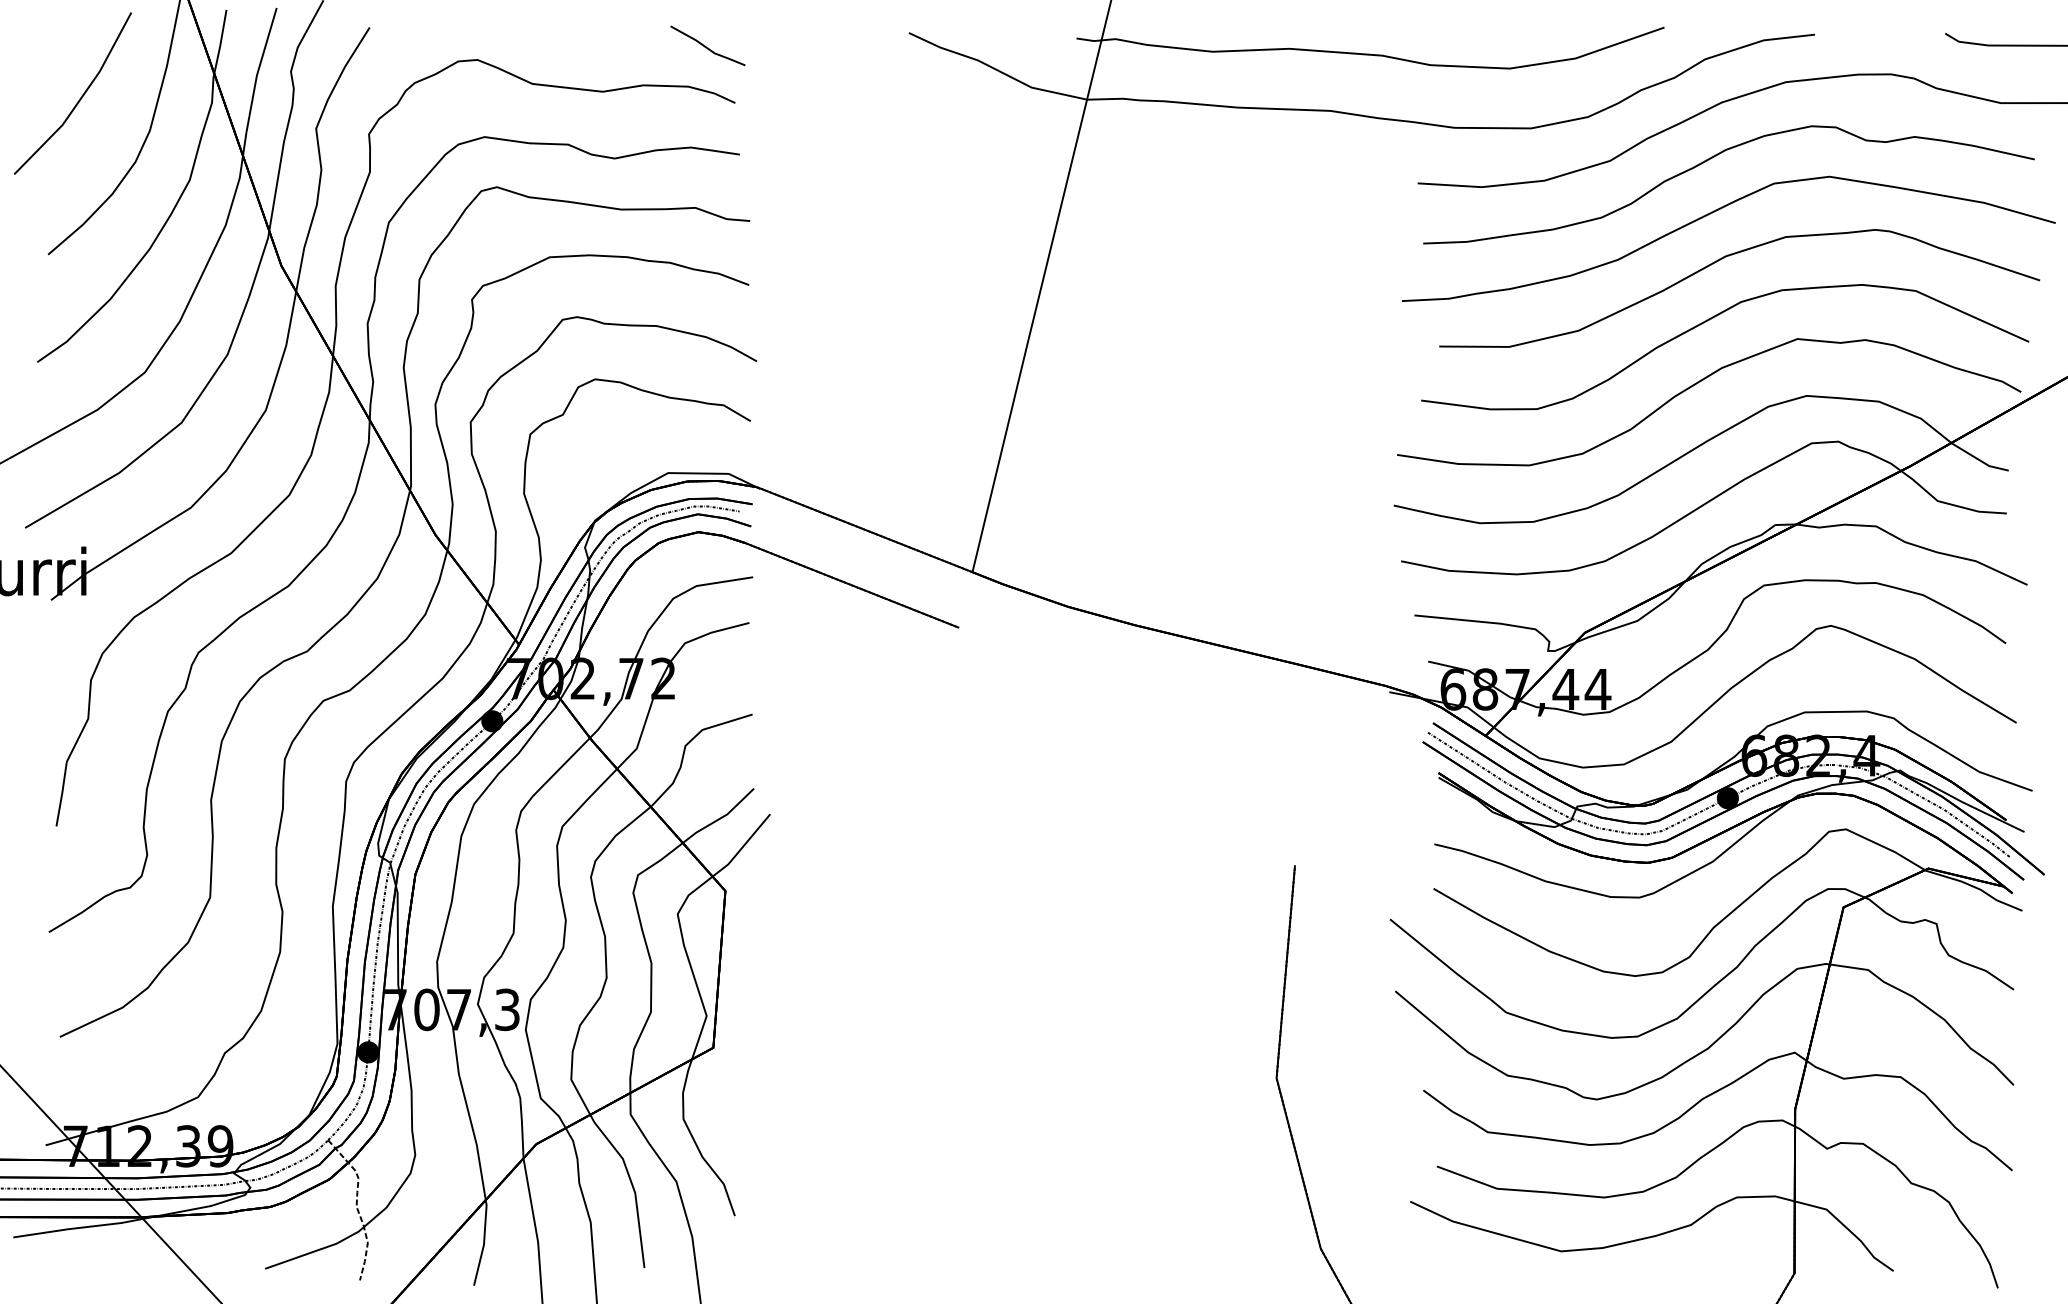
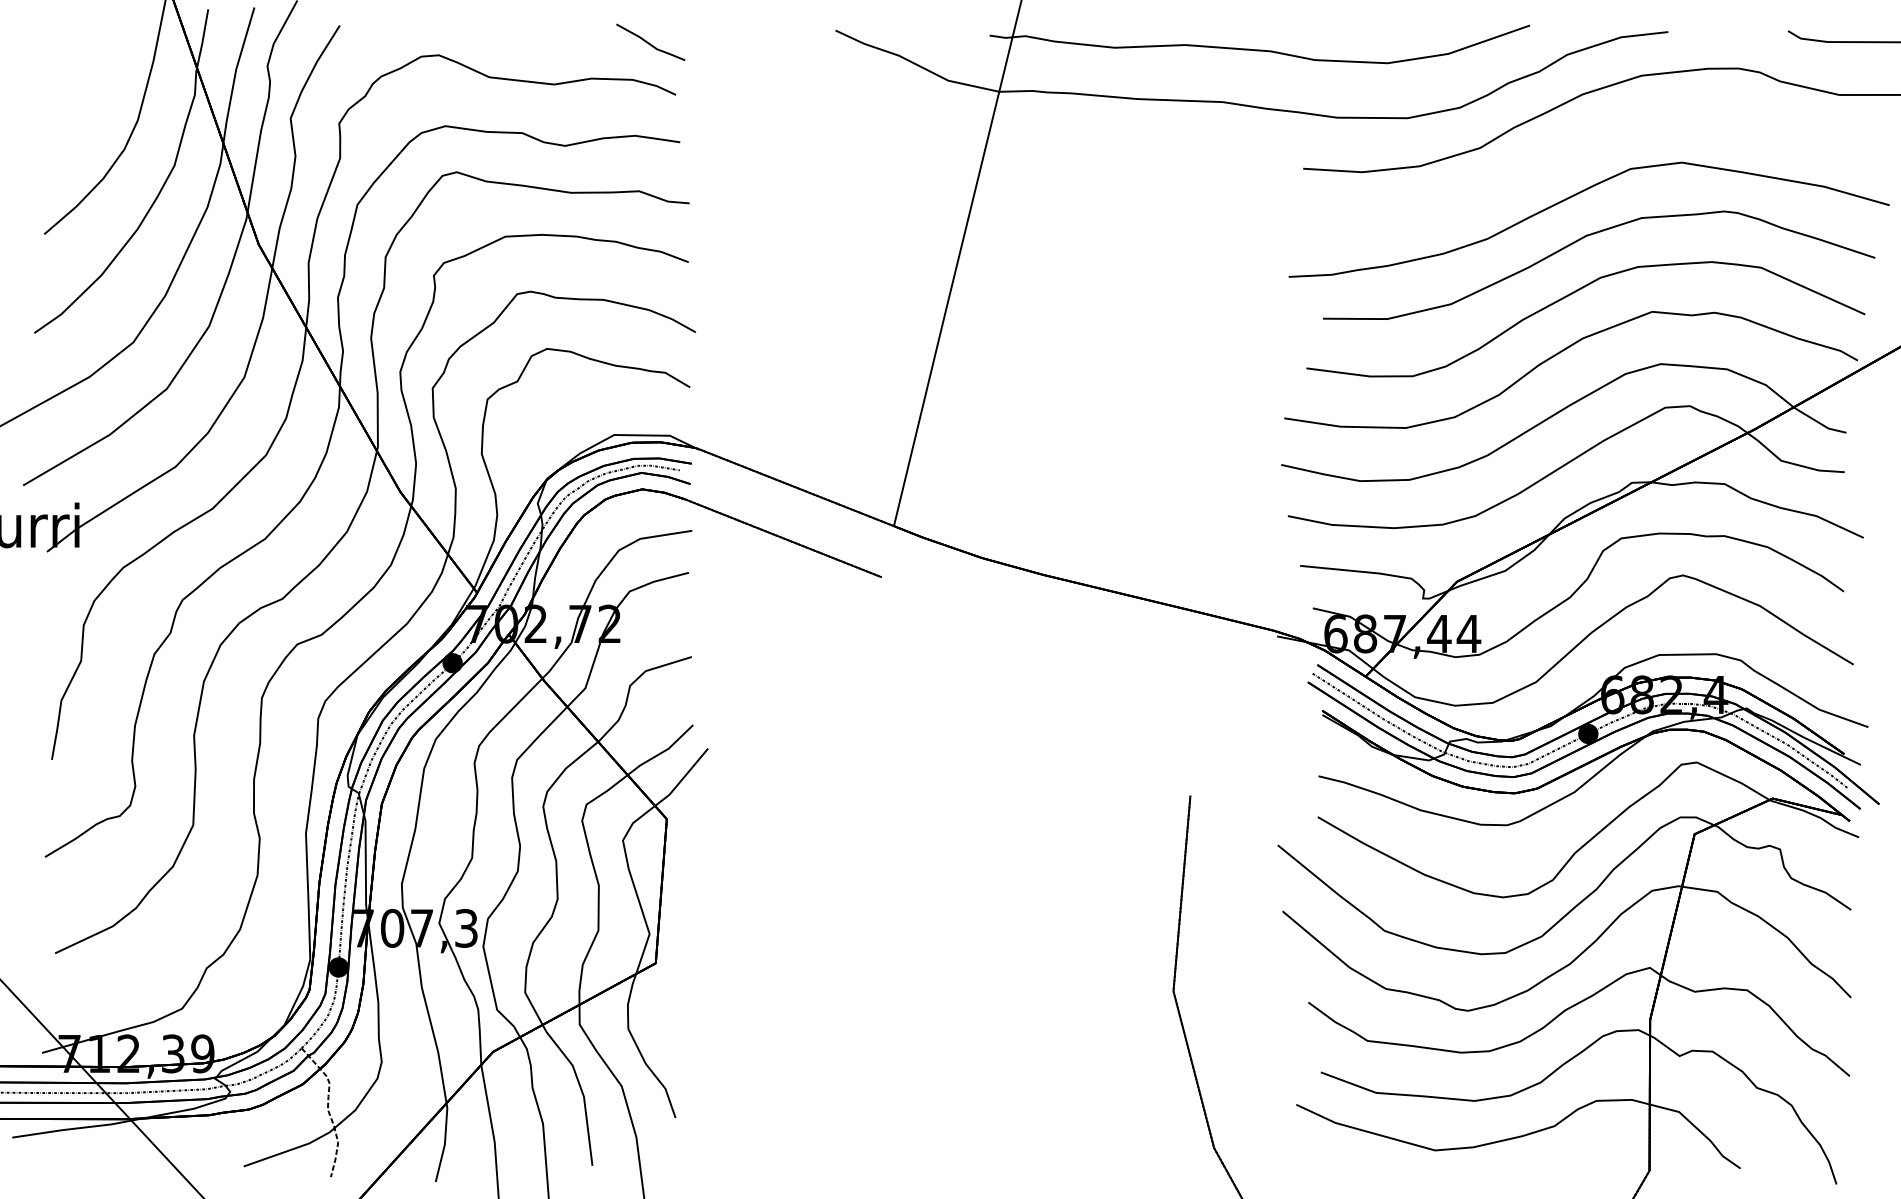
line: (79, 98) -> (73, 90), removed
part: (1714, 157) -> (1576, 144), removed

